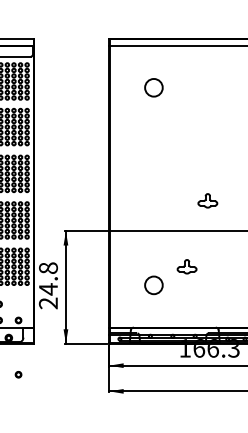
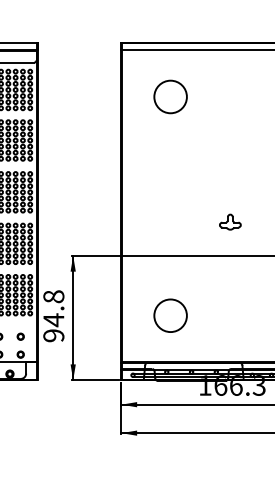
circle: (153, 87) -> (170, 96), size x1.67
part: (187, 266) -> (207, 294), removed
circle: (153, 285) -> (170, 315), size x1.67
text: (48, 303) -> (53, 335), 24.8 -> 94.8
part: (18, 374) -> (20, 336), moved

